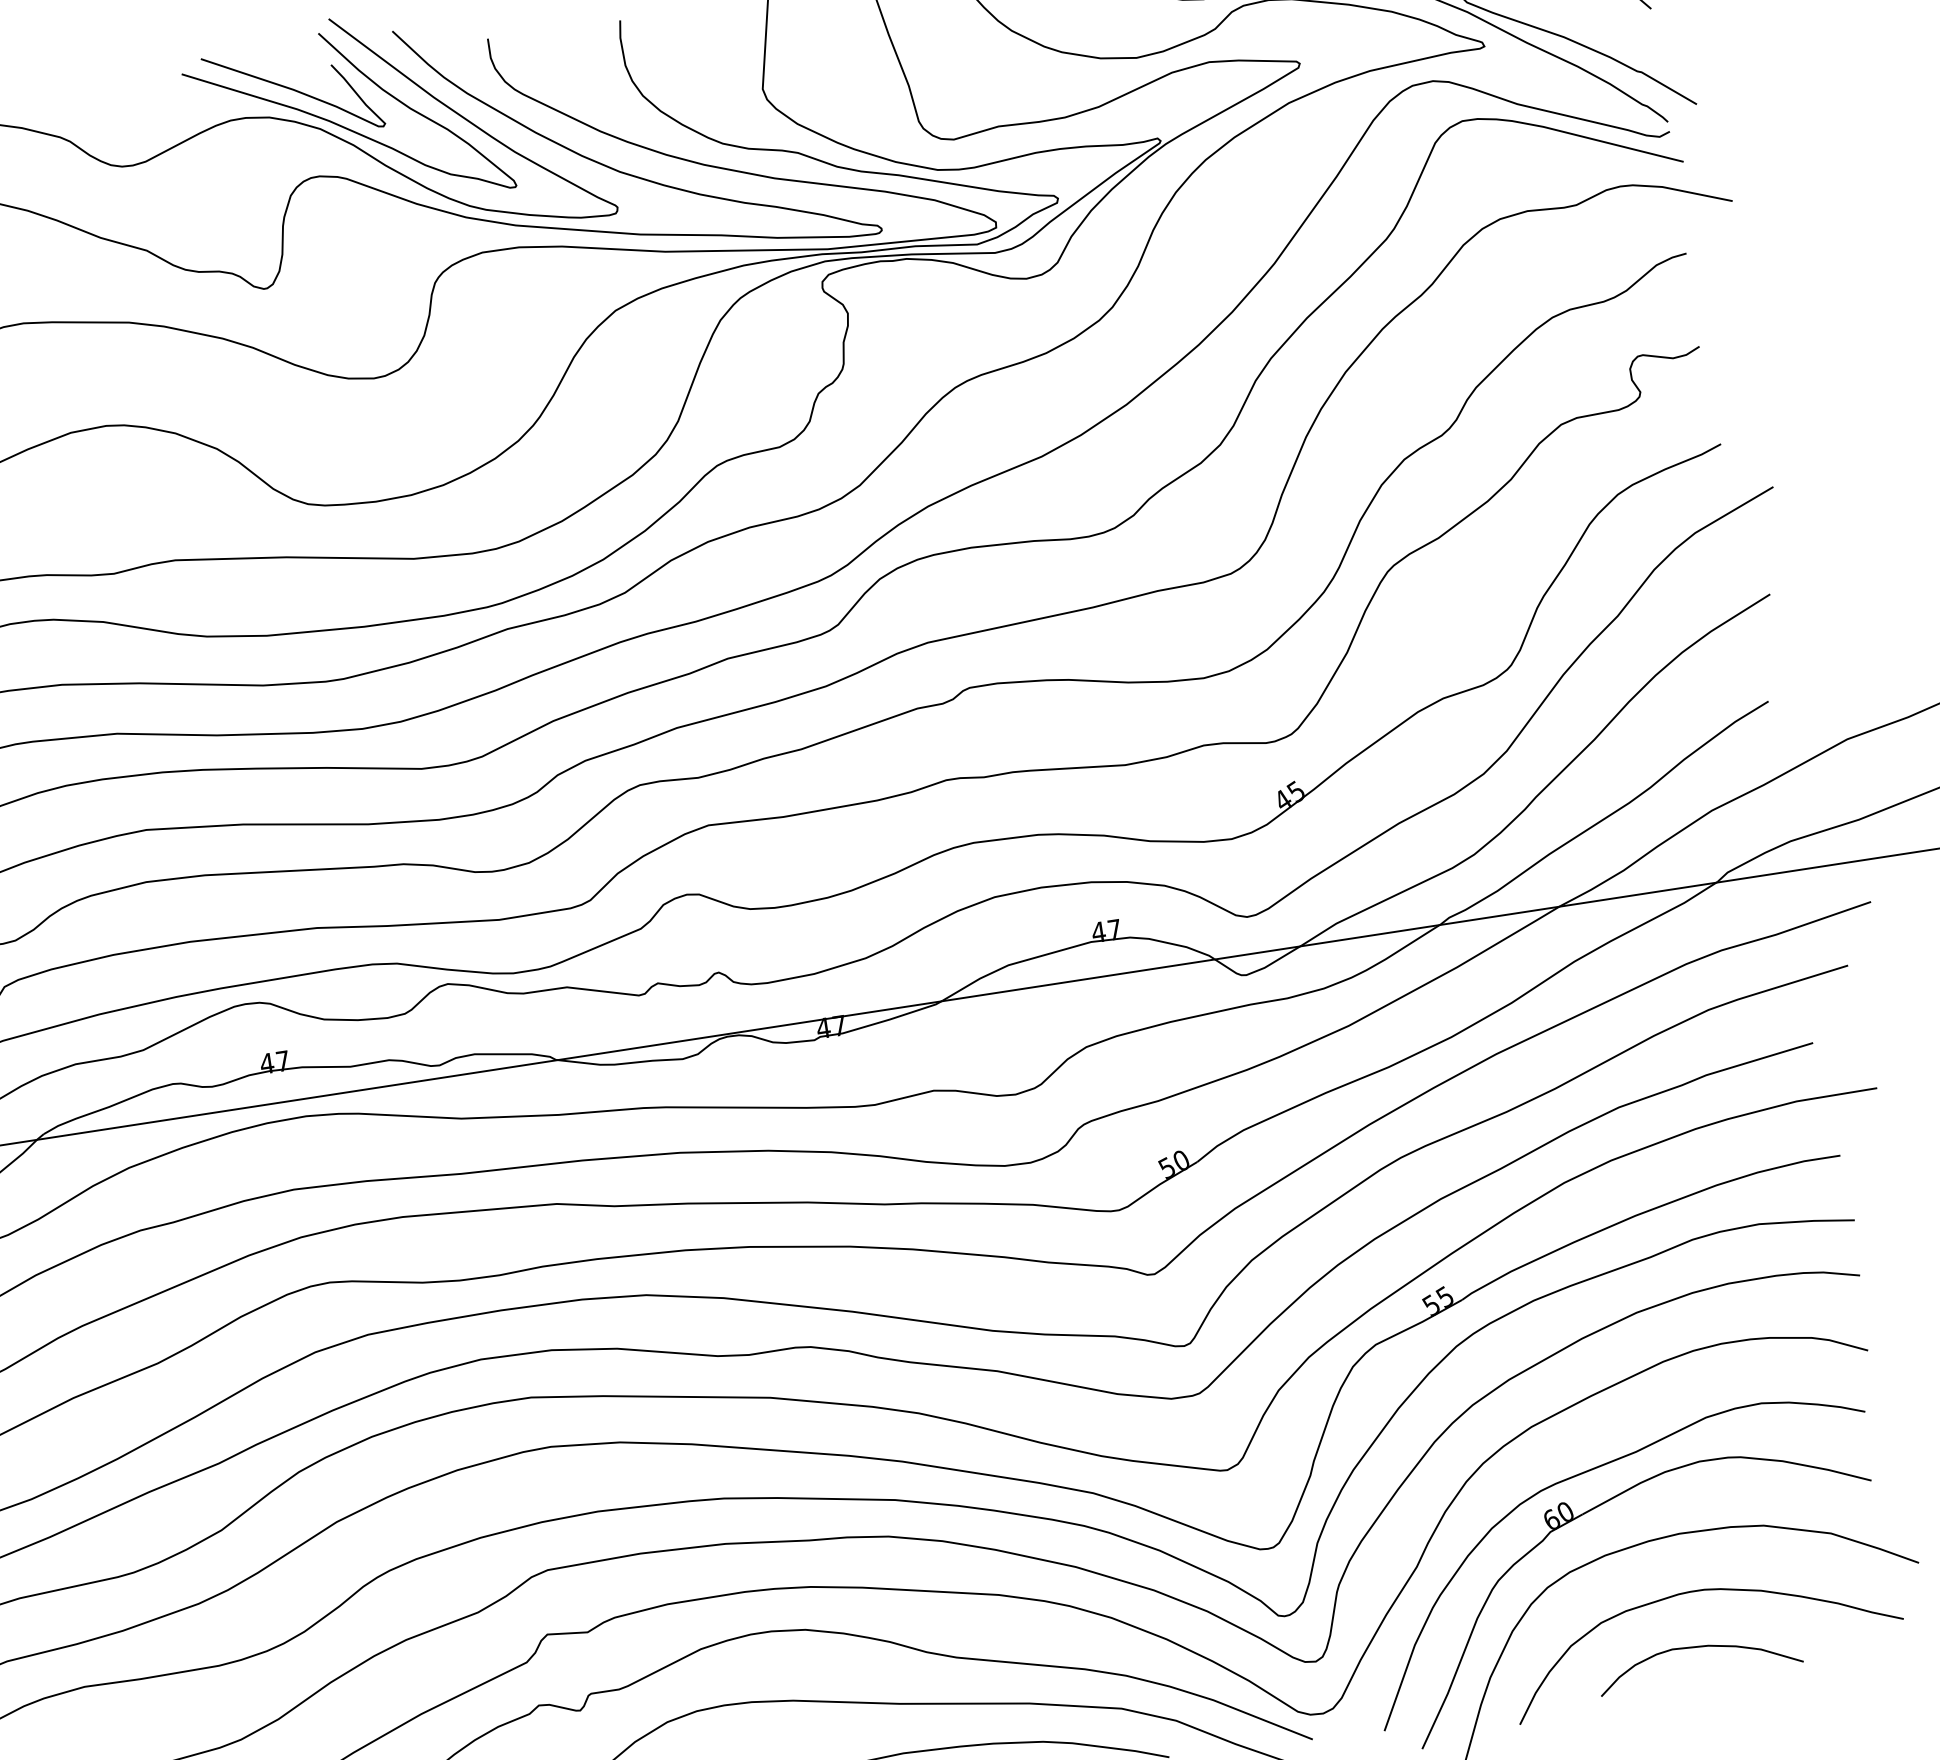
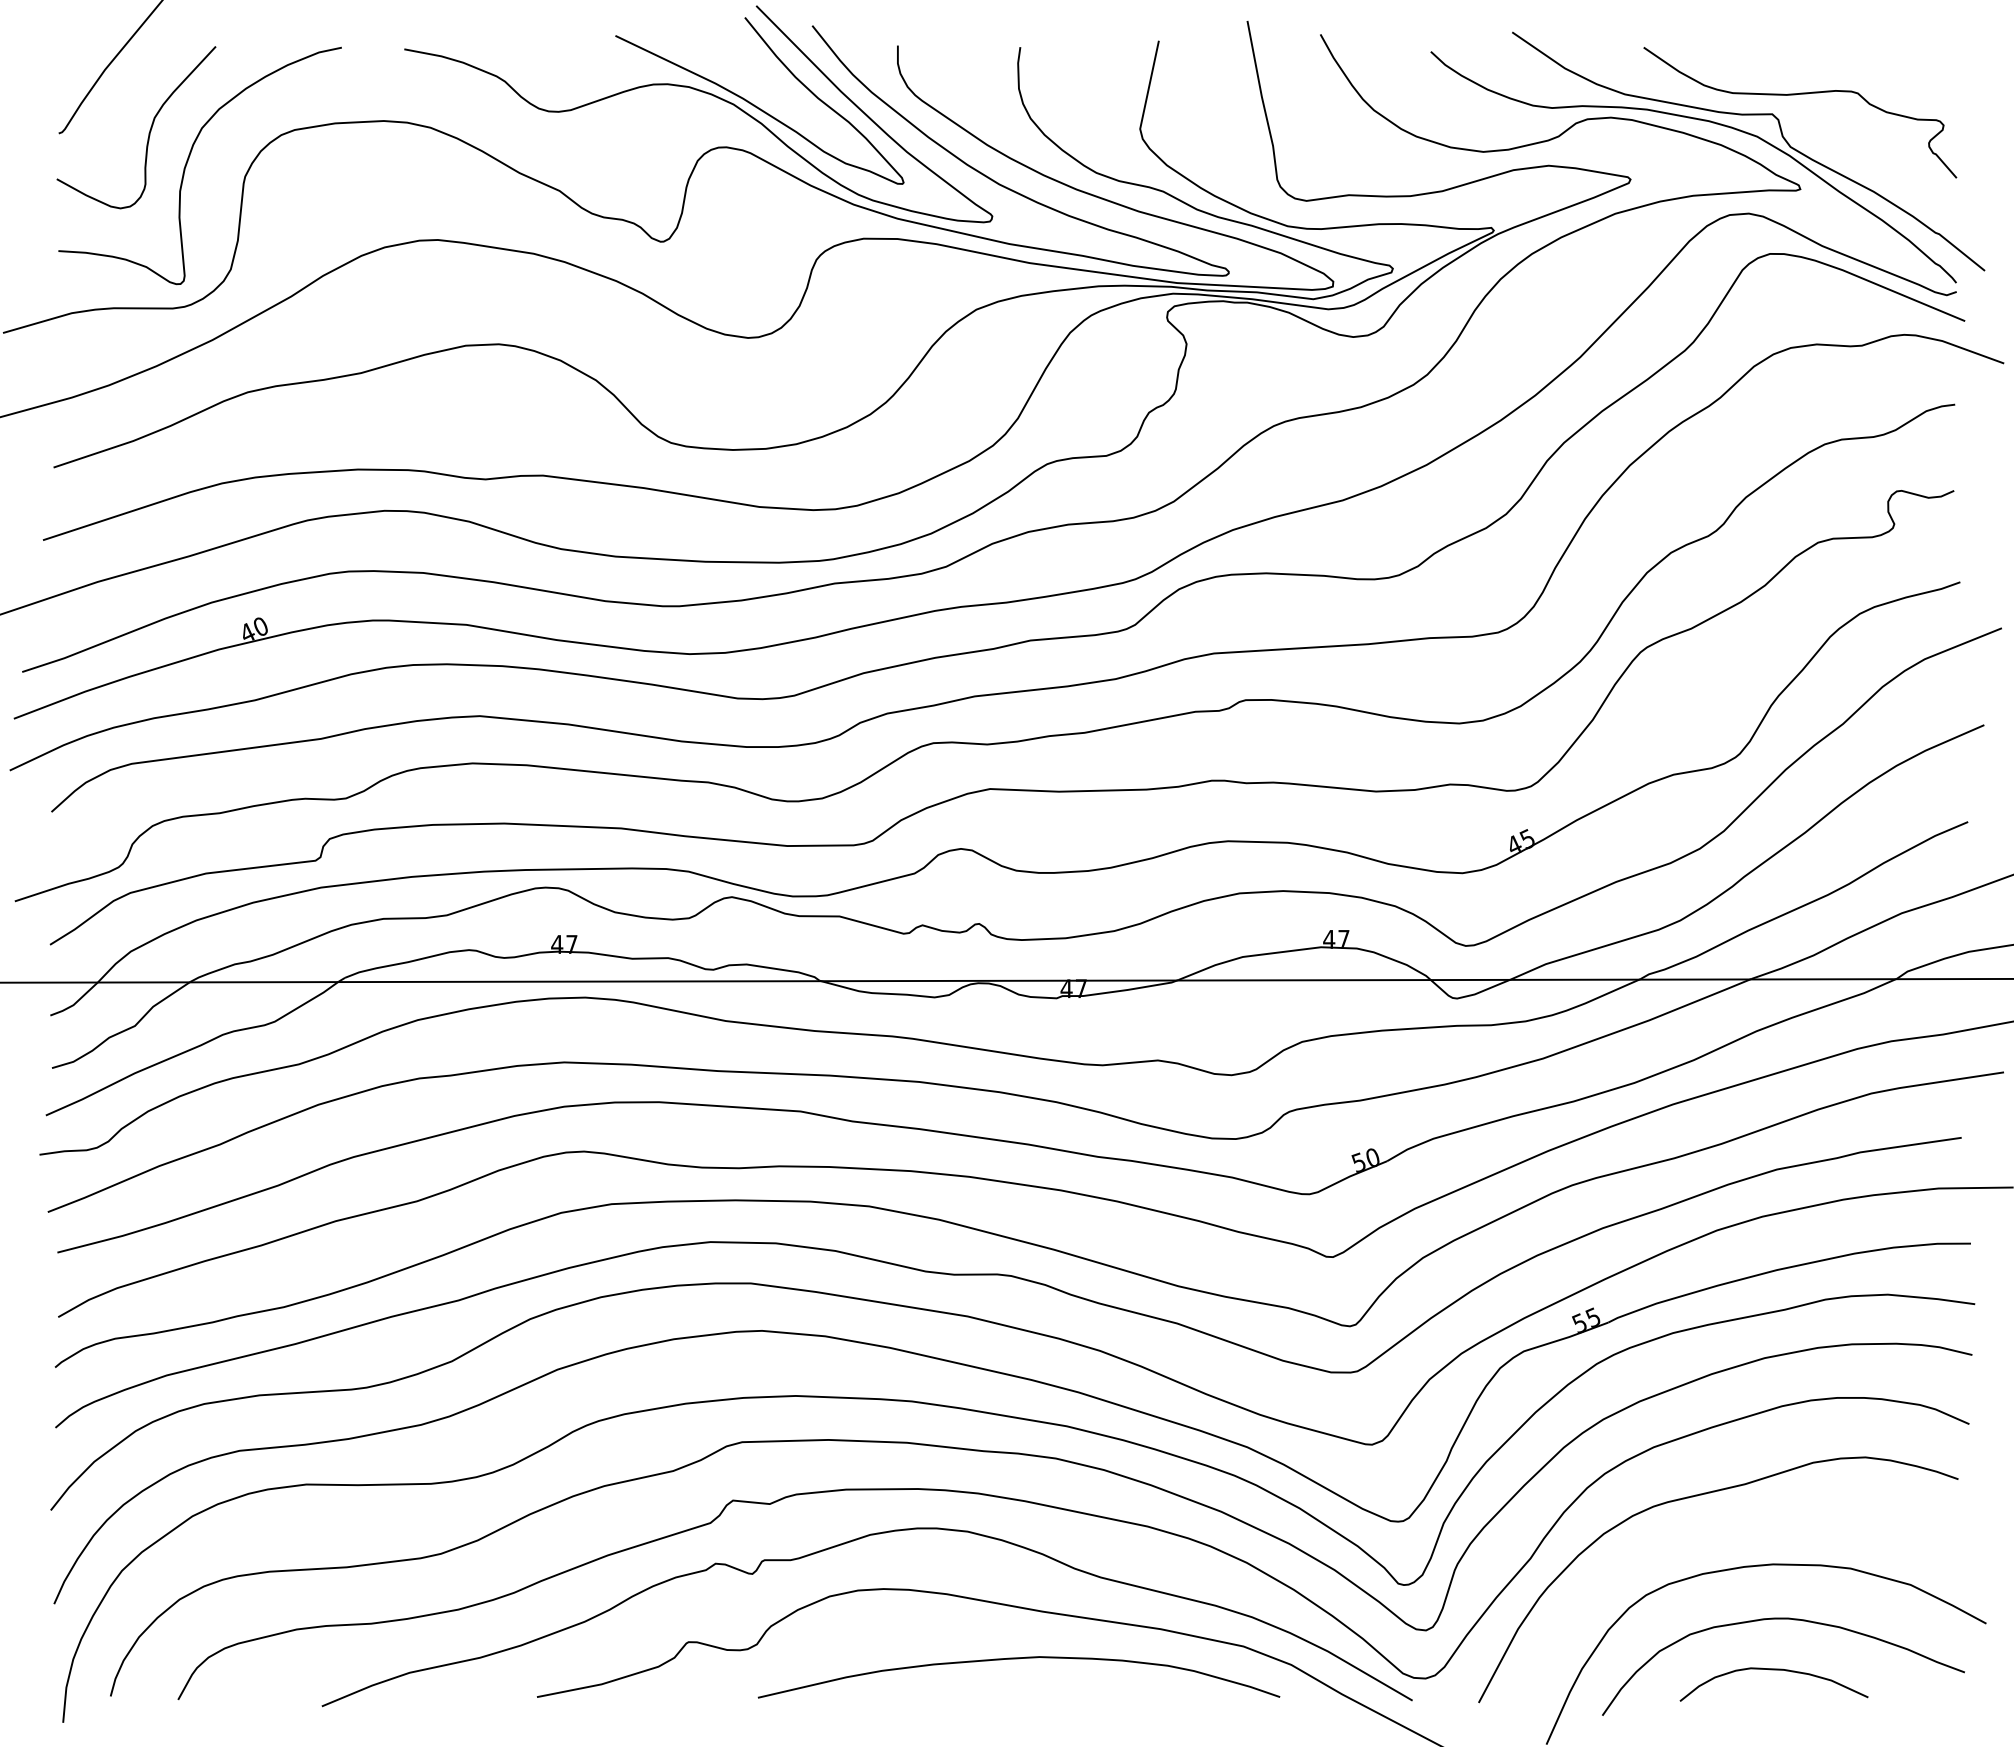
curve: (293, 91) -> (714, 66), removed
part: (1600, 1506) -> (1705, 1528), removed

